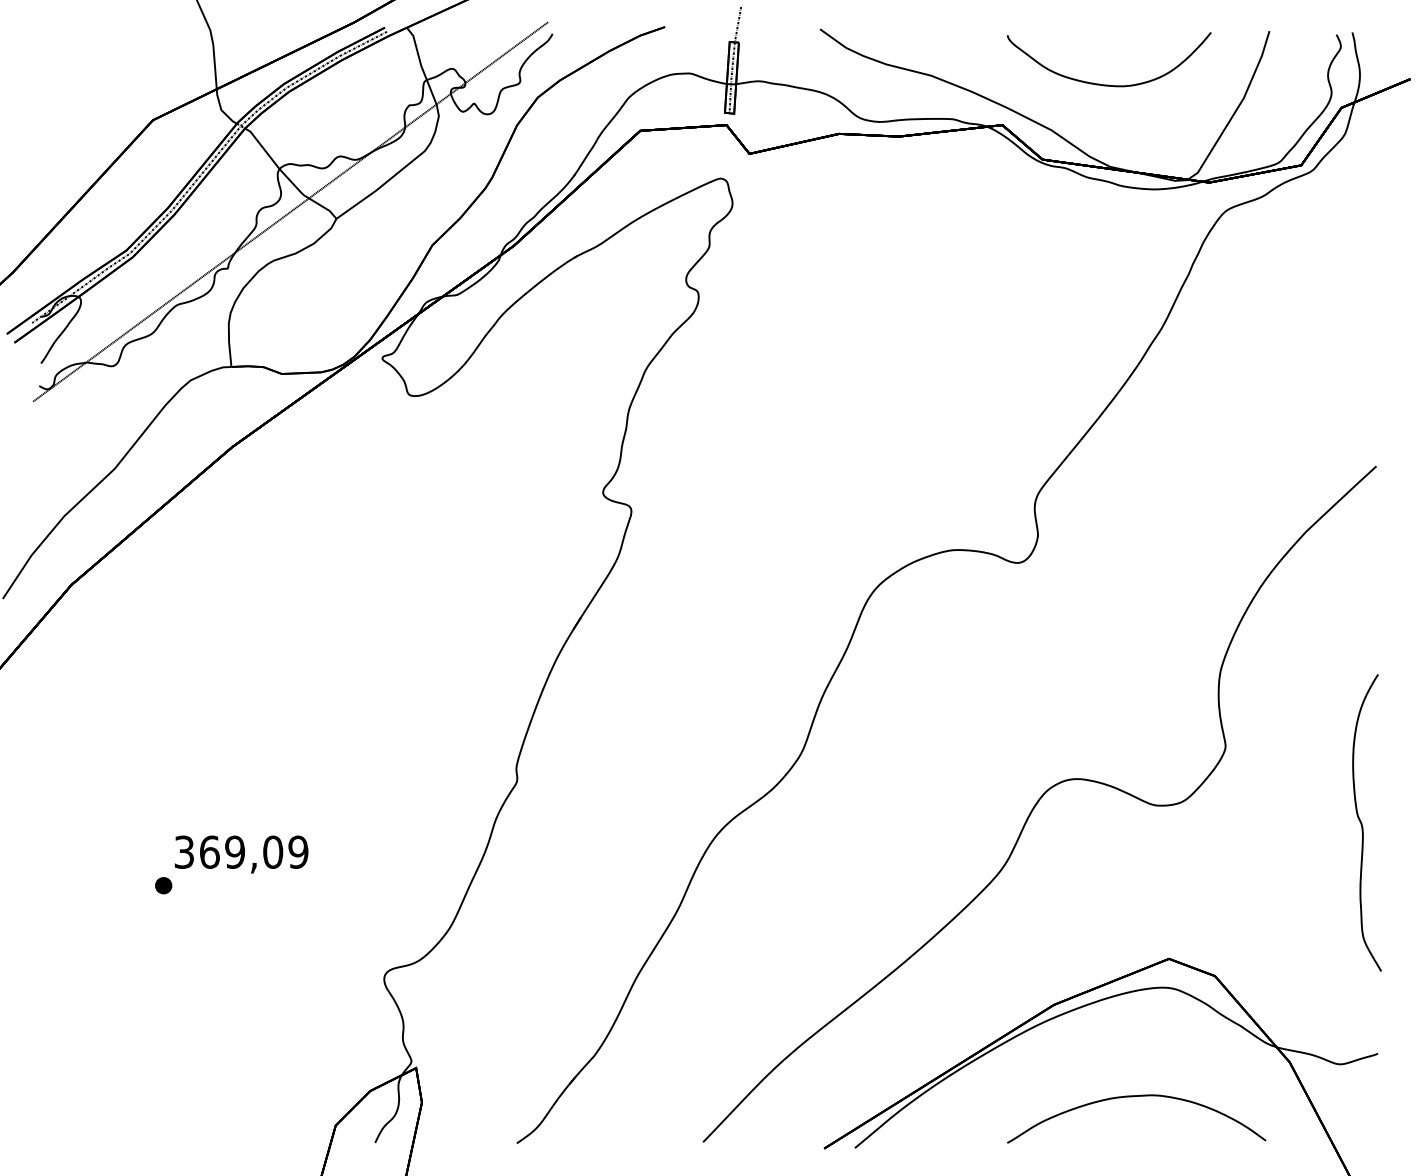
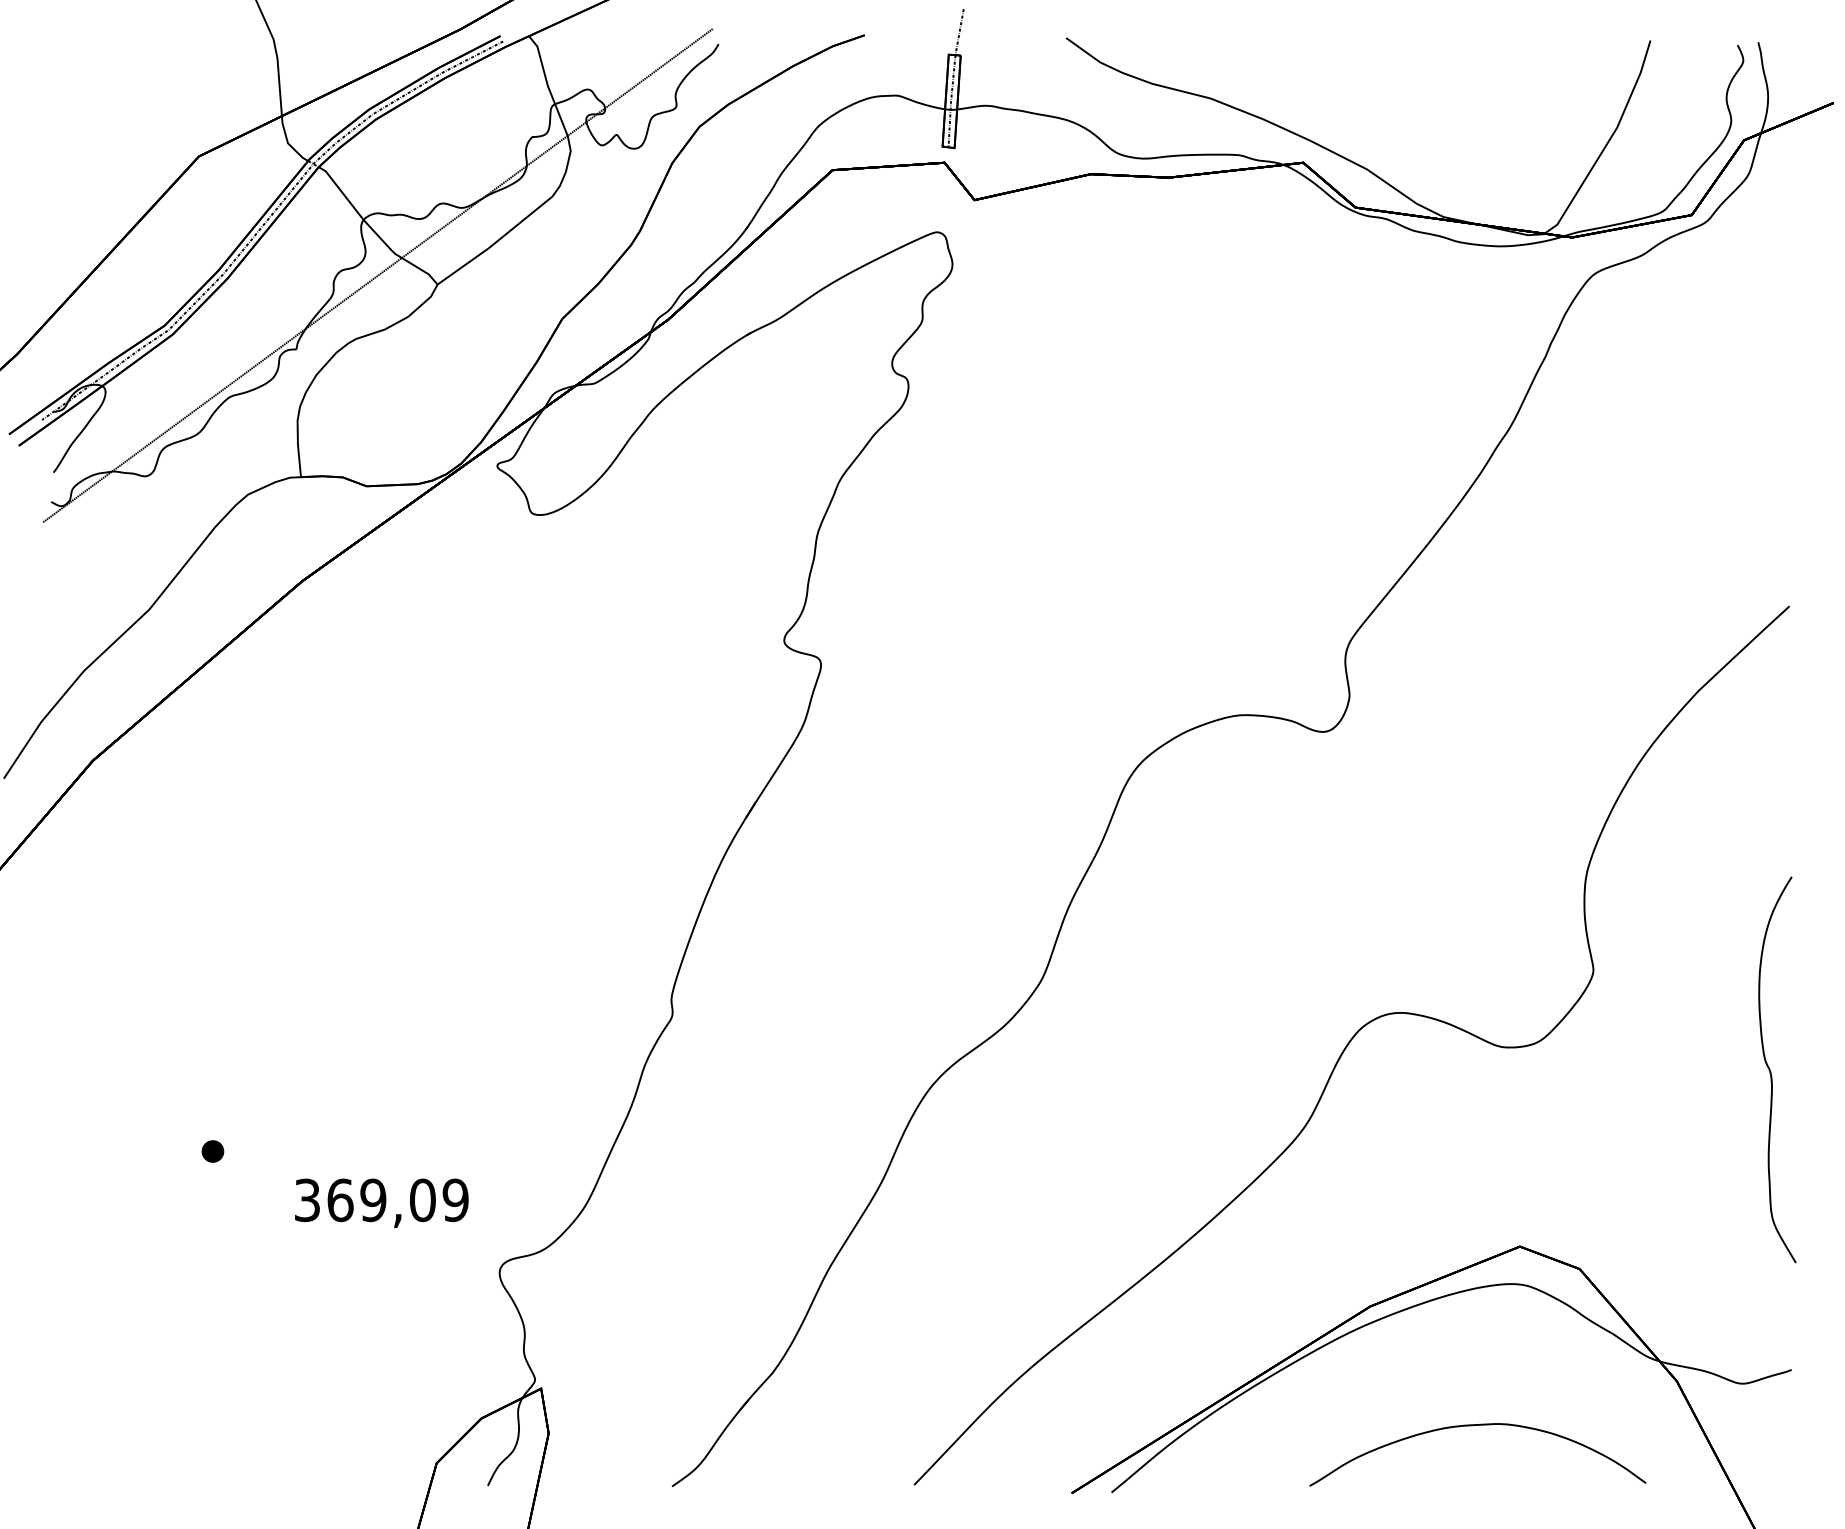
curve: (1109, 84) -> (1442, 109), removed
text: (241, 854) -> (381, 1203), moved

